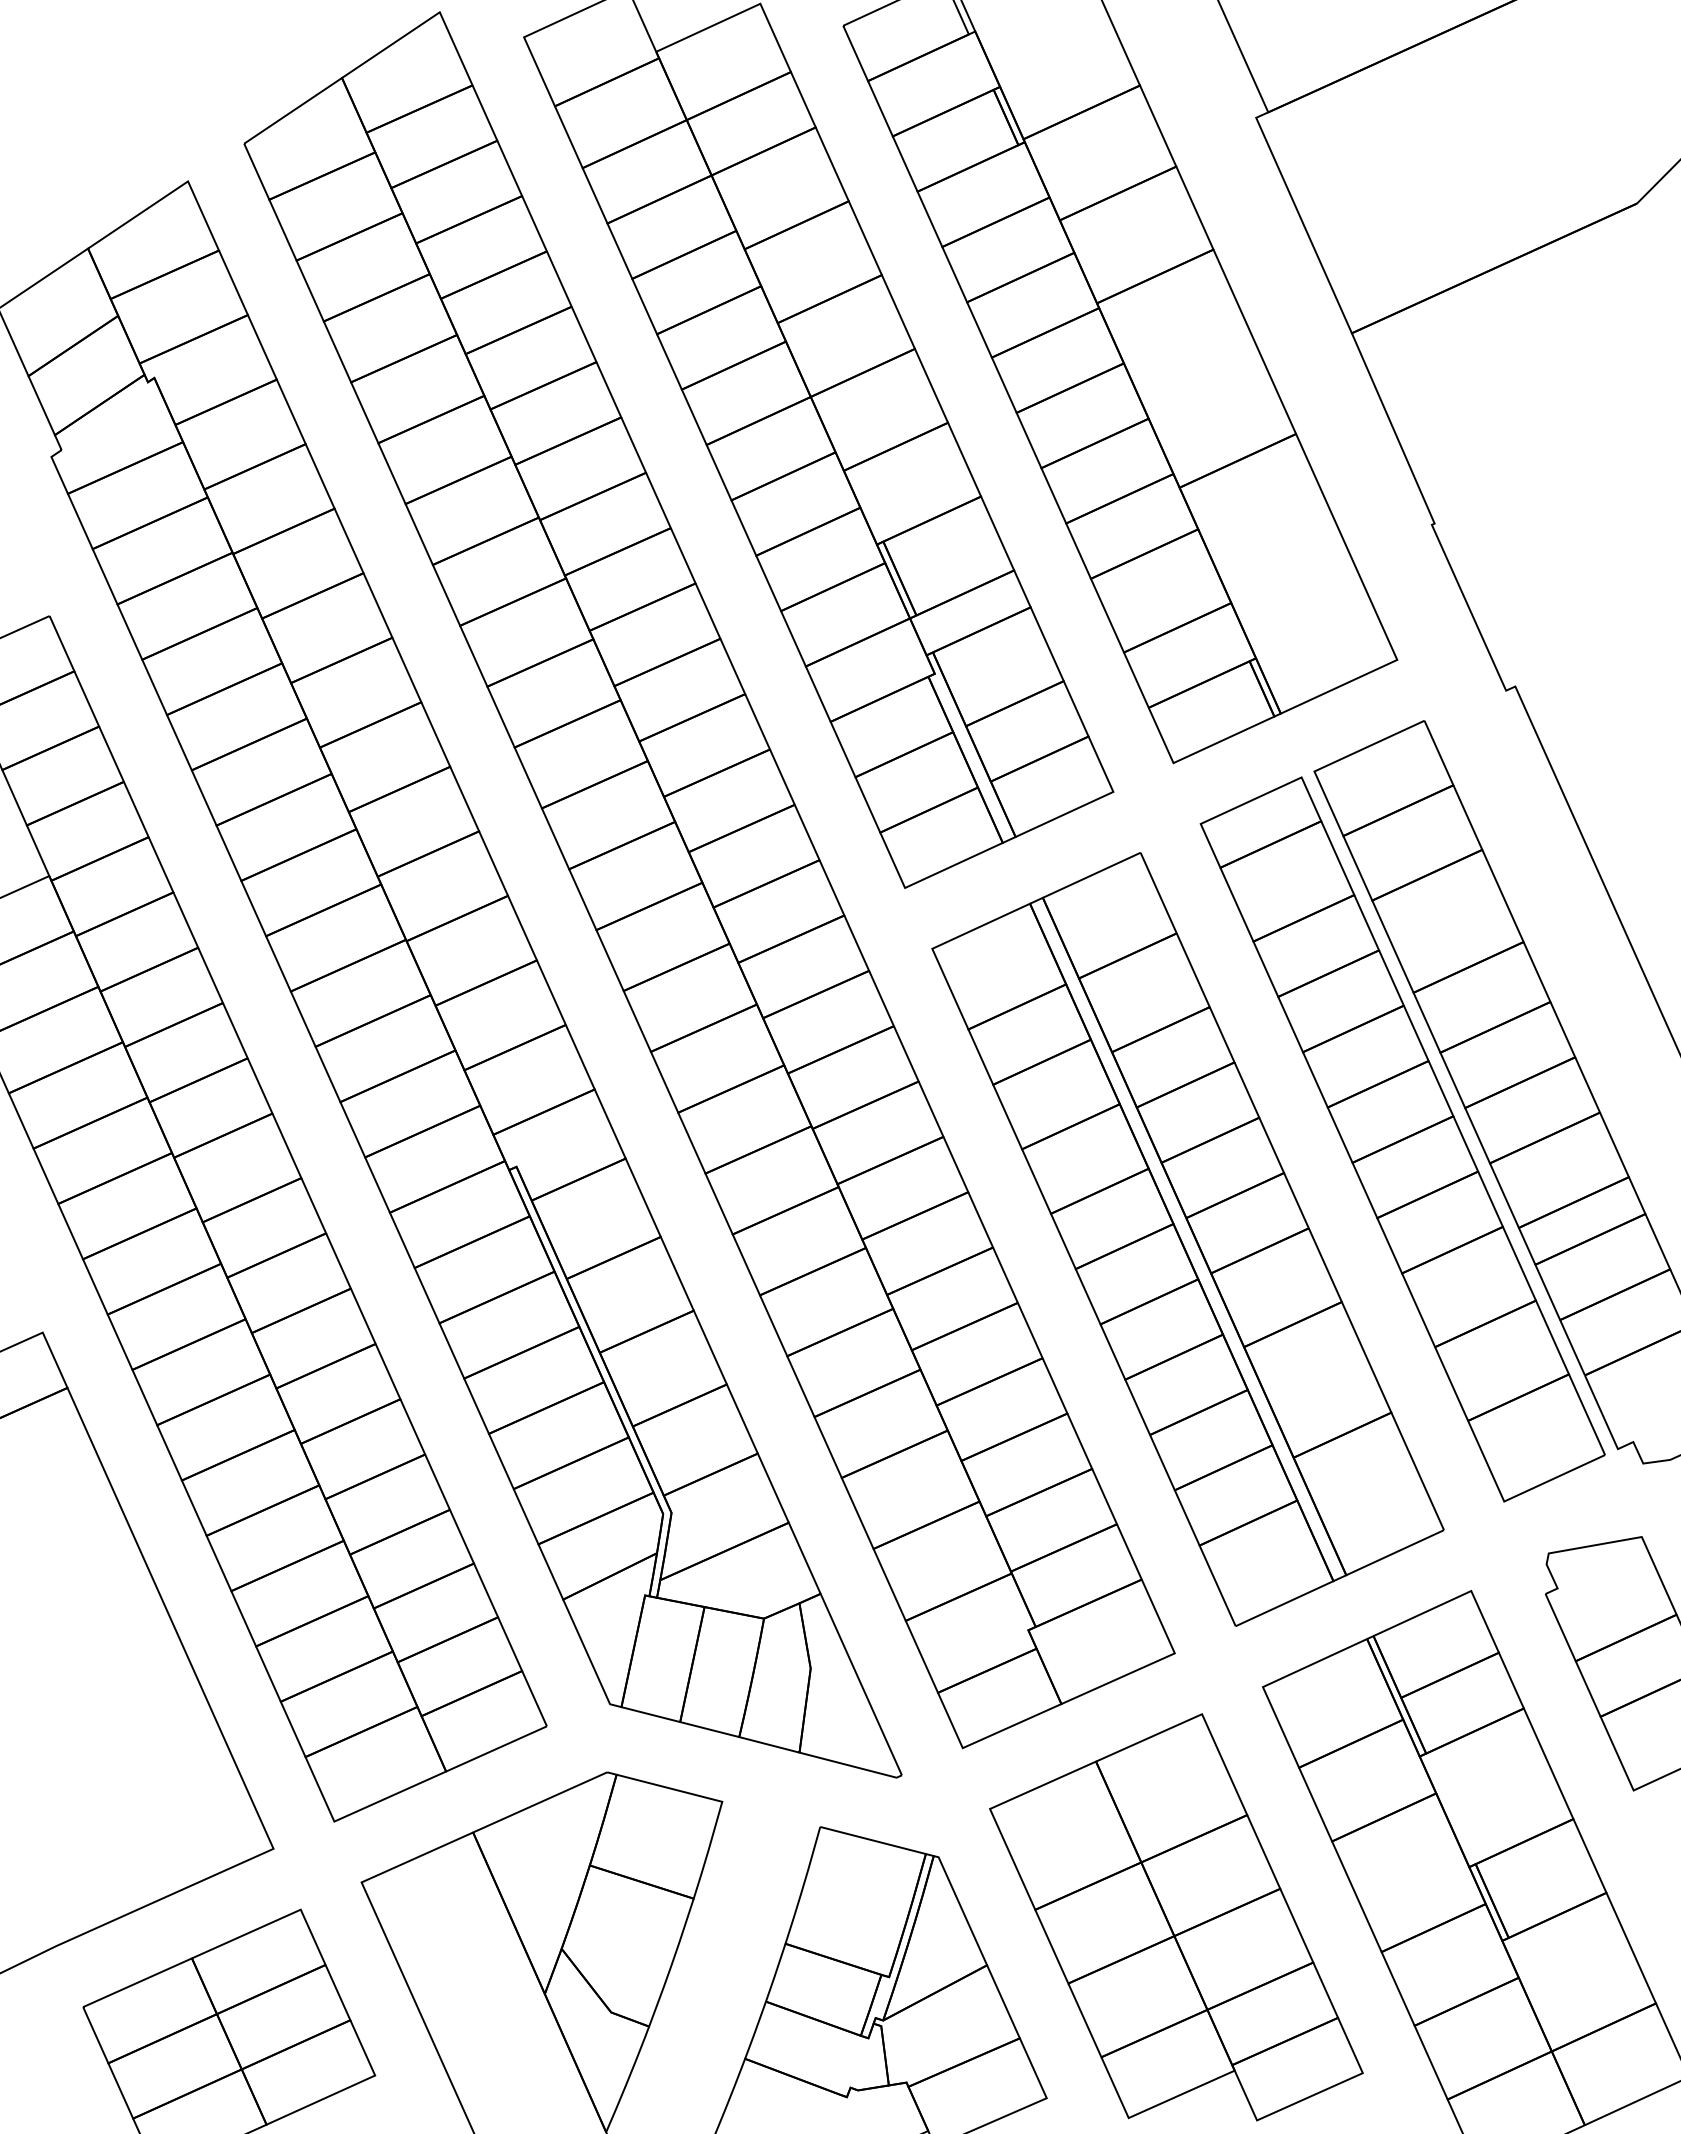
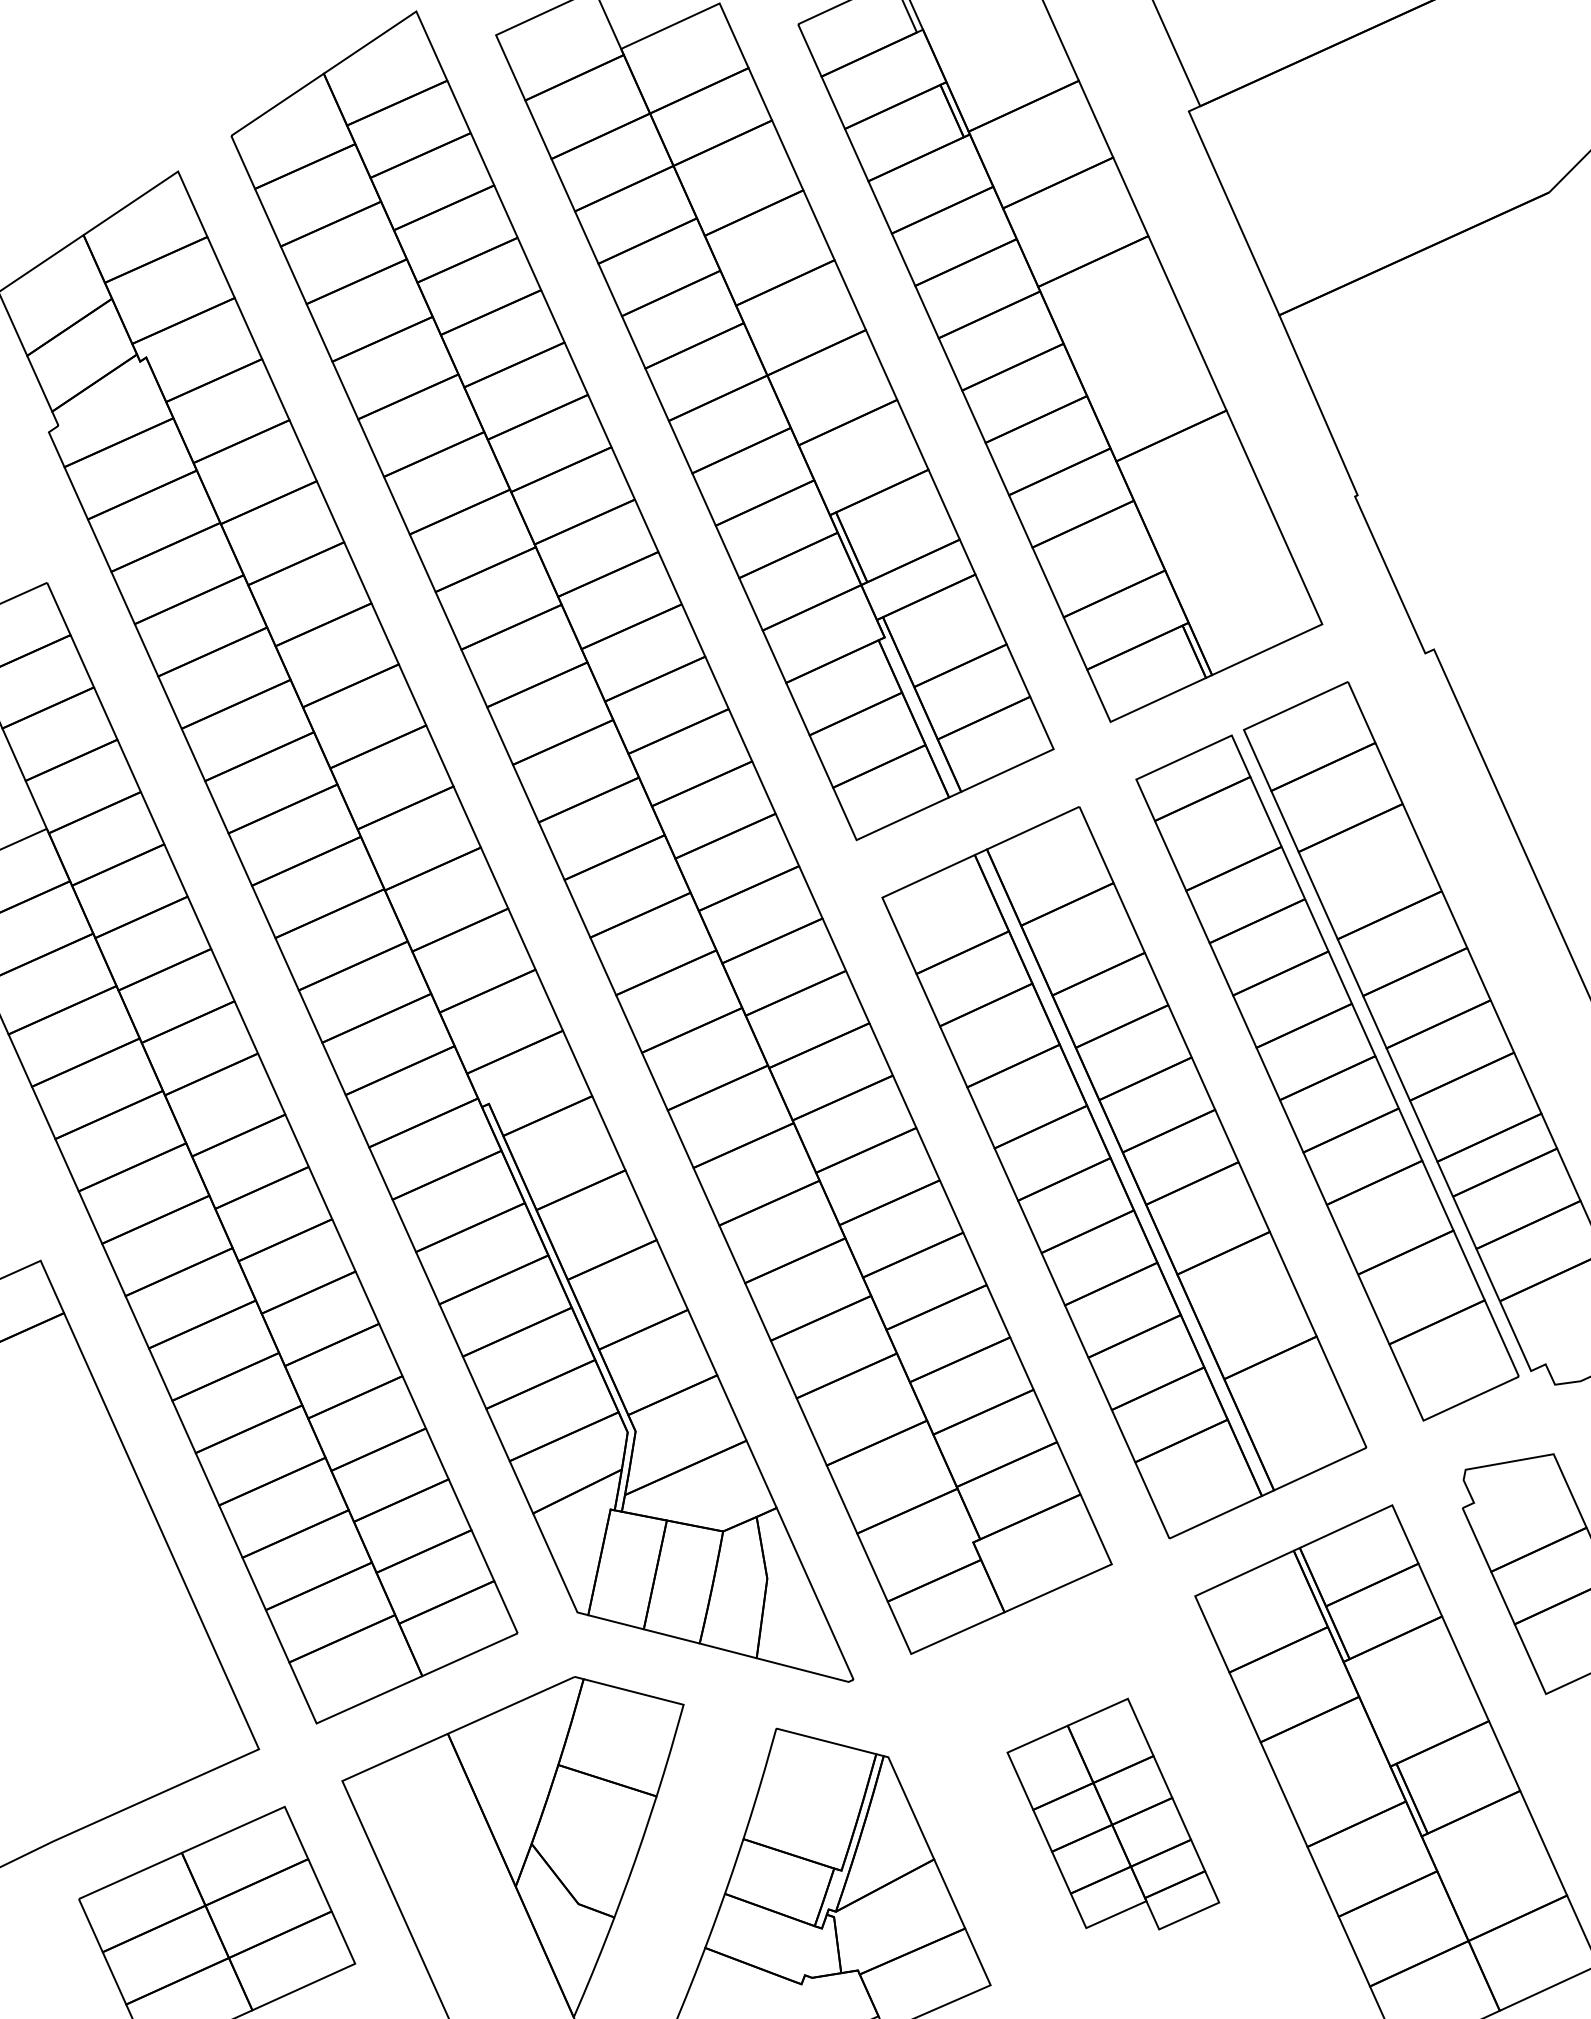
part: (1176, 1917) -> (1113, 1814), size x0.6

